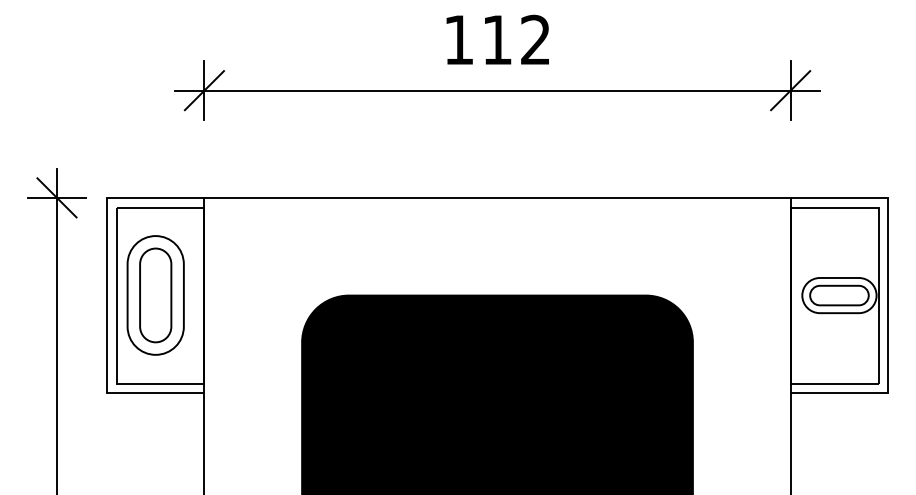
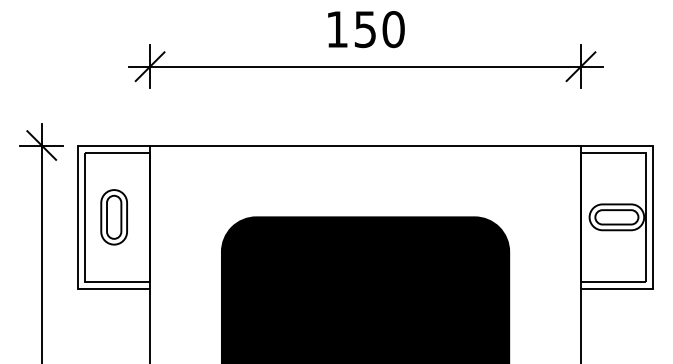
text: (516, 40) -> (379, 29), 112 -> 150
part: (154, 295) -> (113, 217), size x0.62

